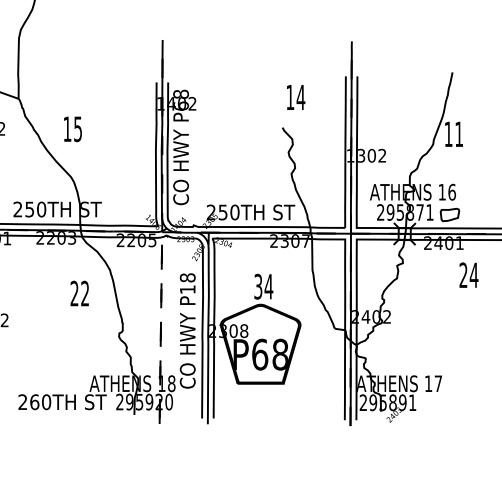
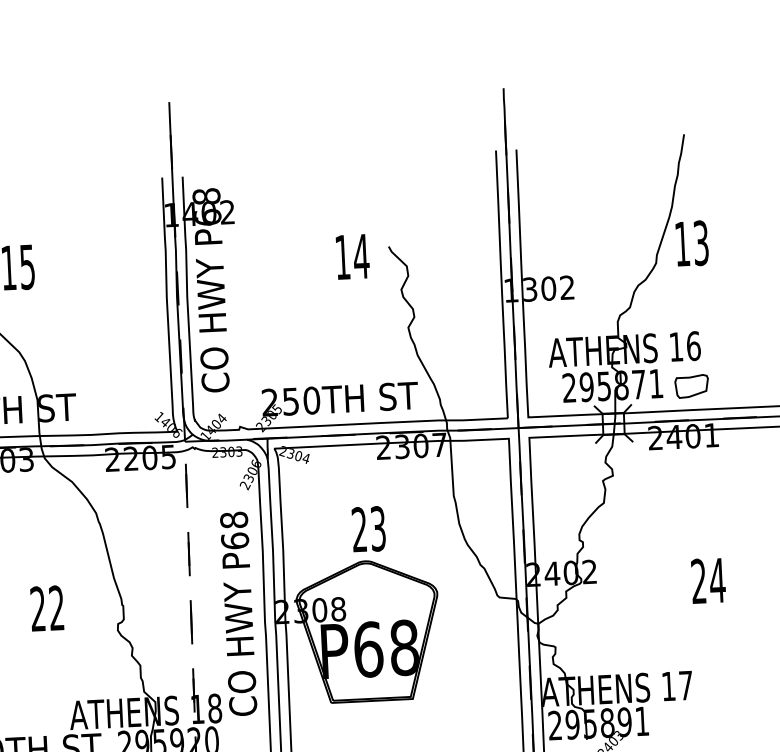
text: (296, 97) -> (353, 256), moved
text: (459, 134) -> (701, 243), 11 -> 13
text: (468, 274) -> (707, 579), moved
text: (263, 286) -> (368, 528), 34 -> 23
text: (187, 289) -> (234, 540), P18 -> P68
text: (79, 293) -> (46, 608), moved

